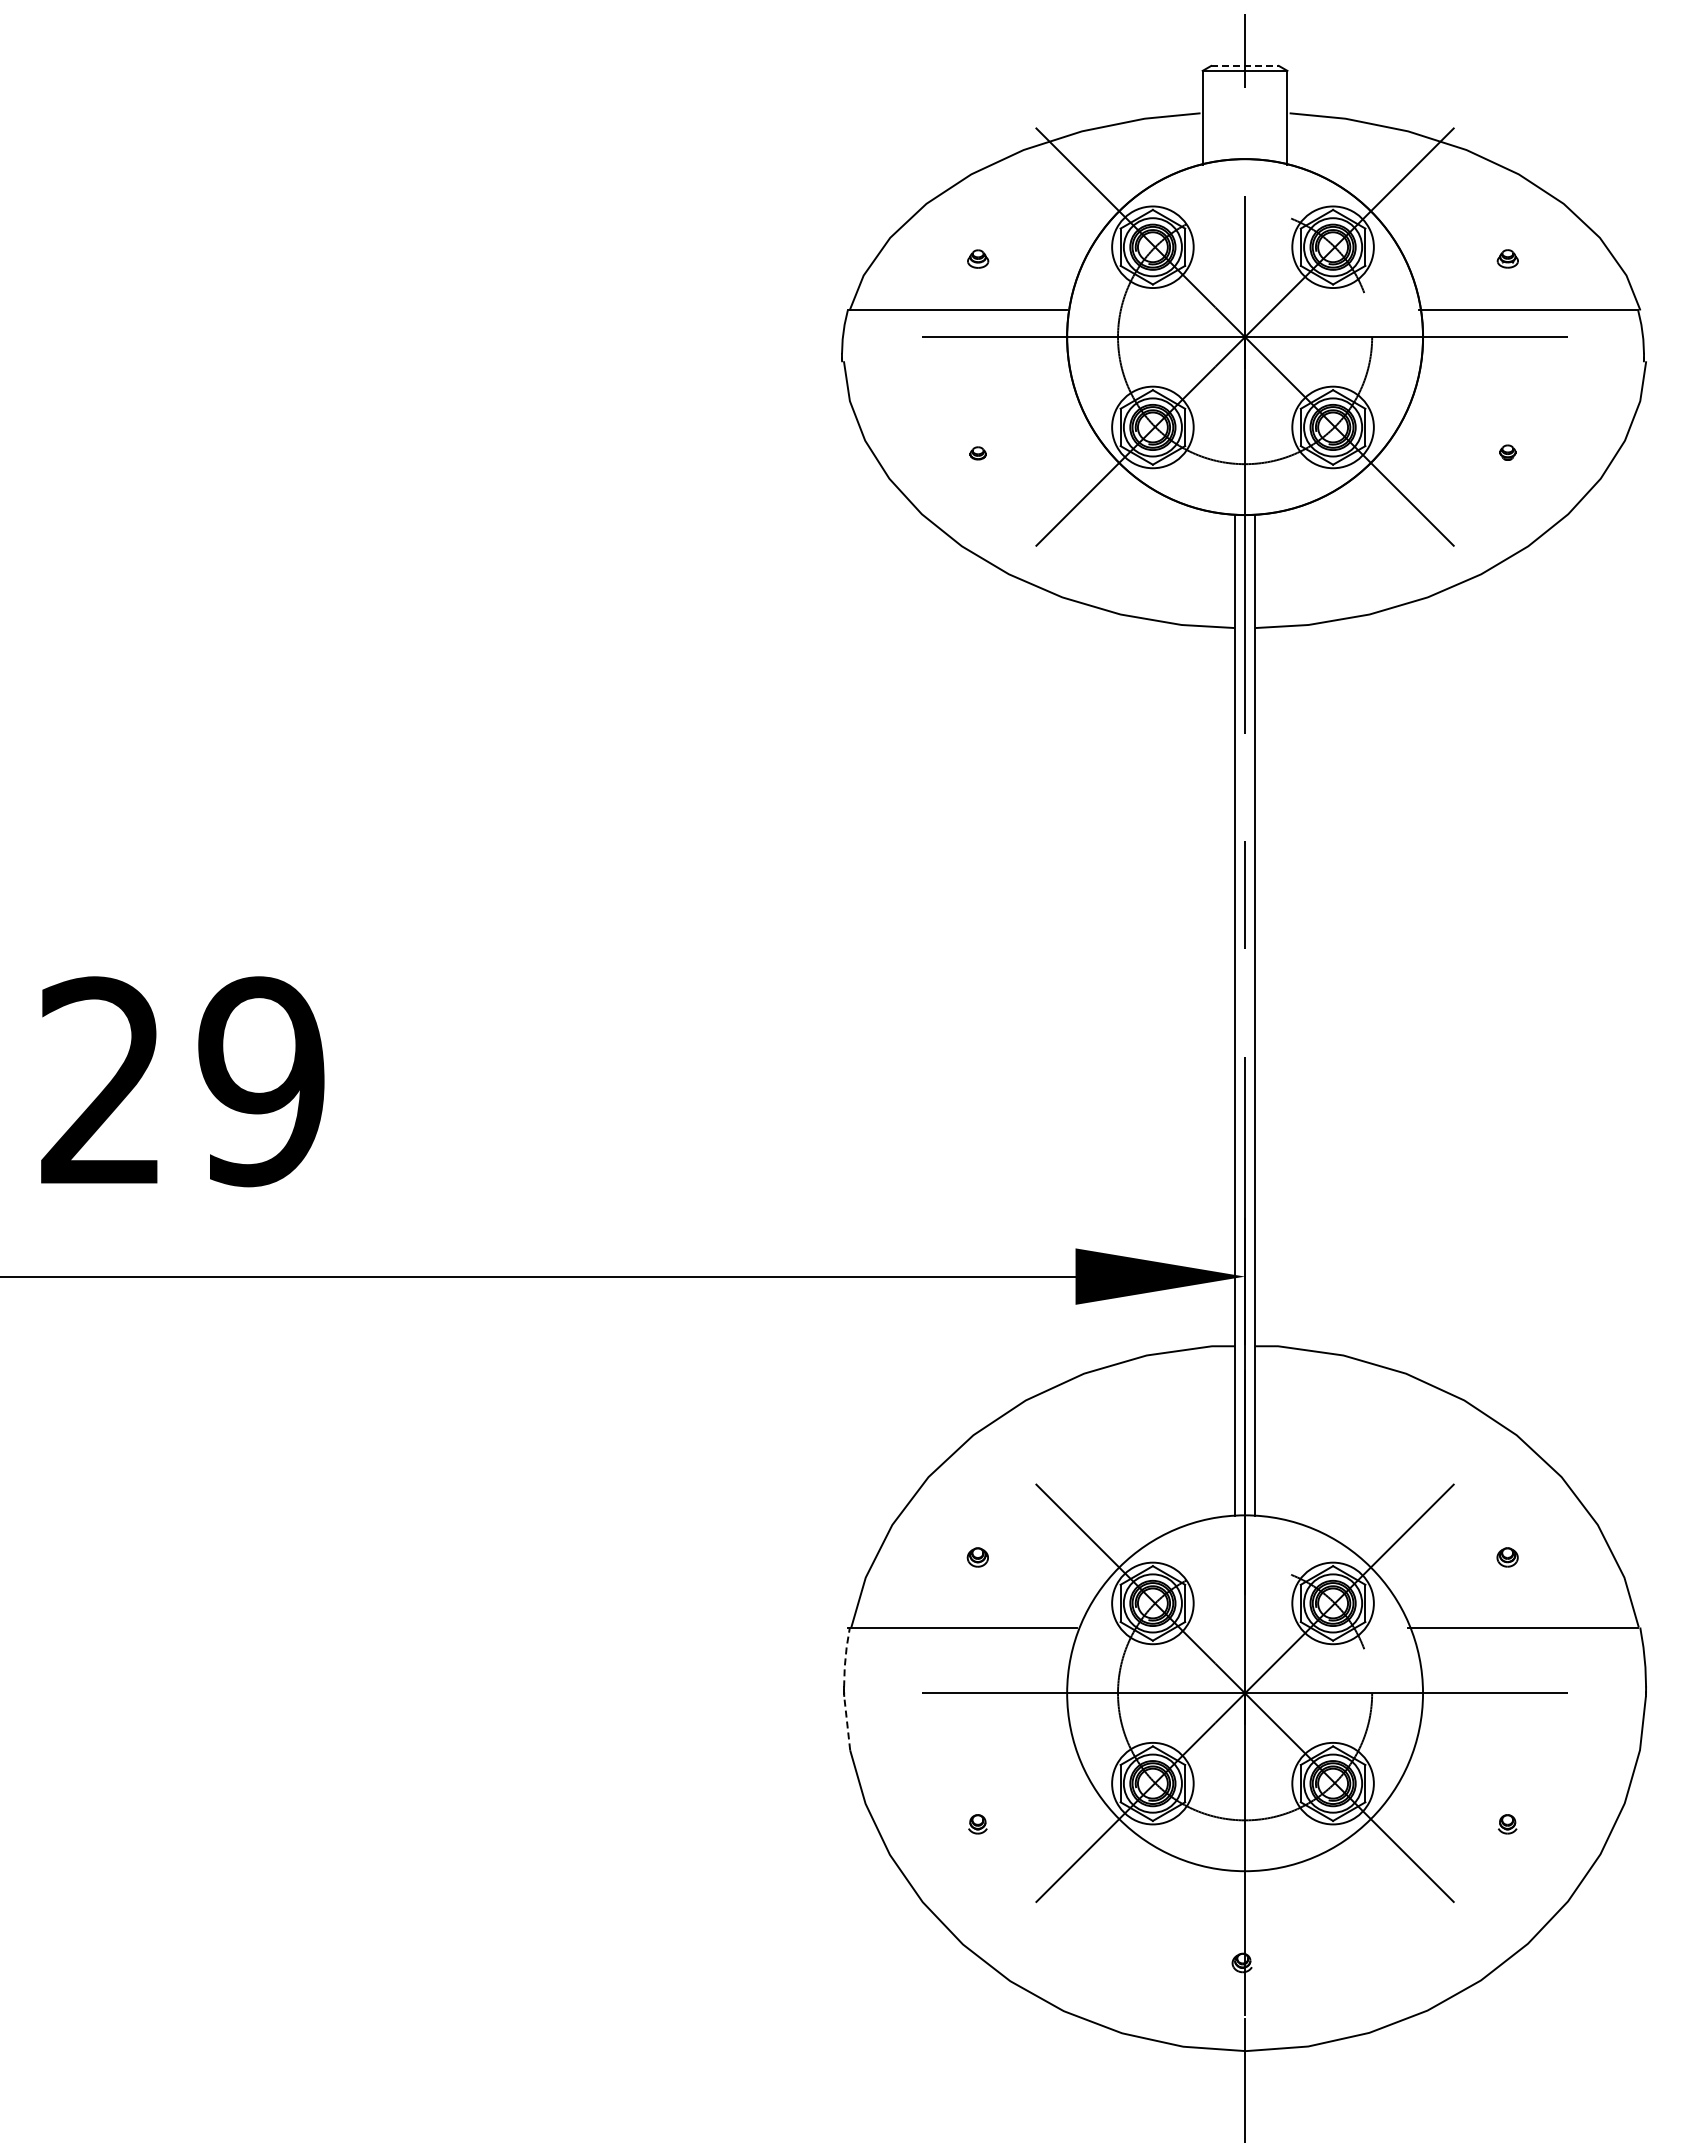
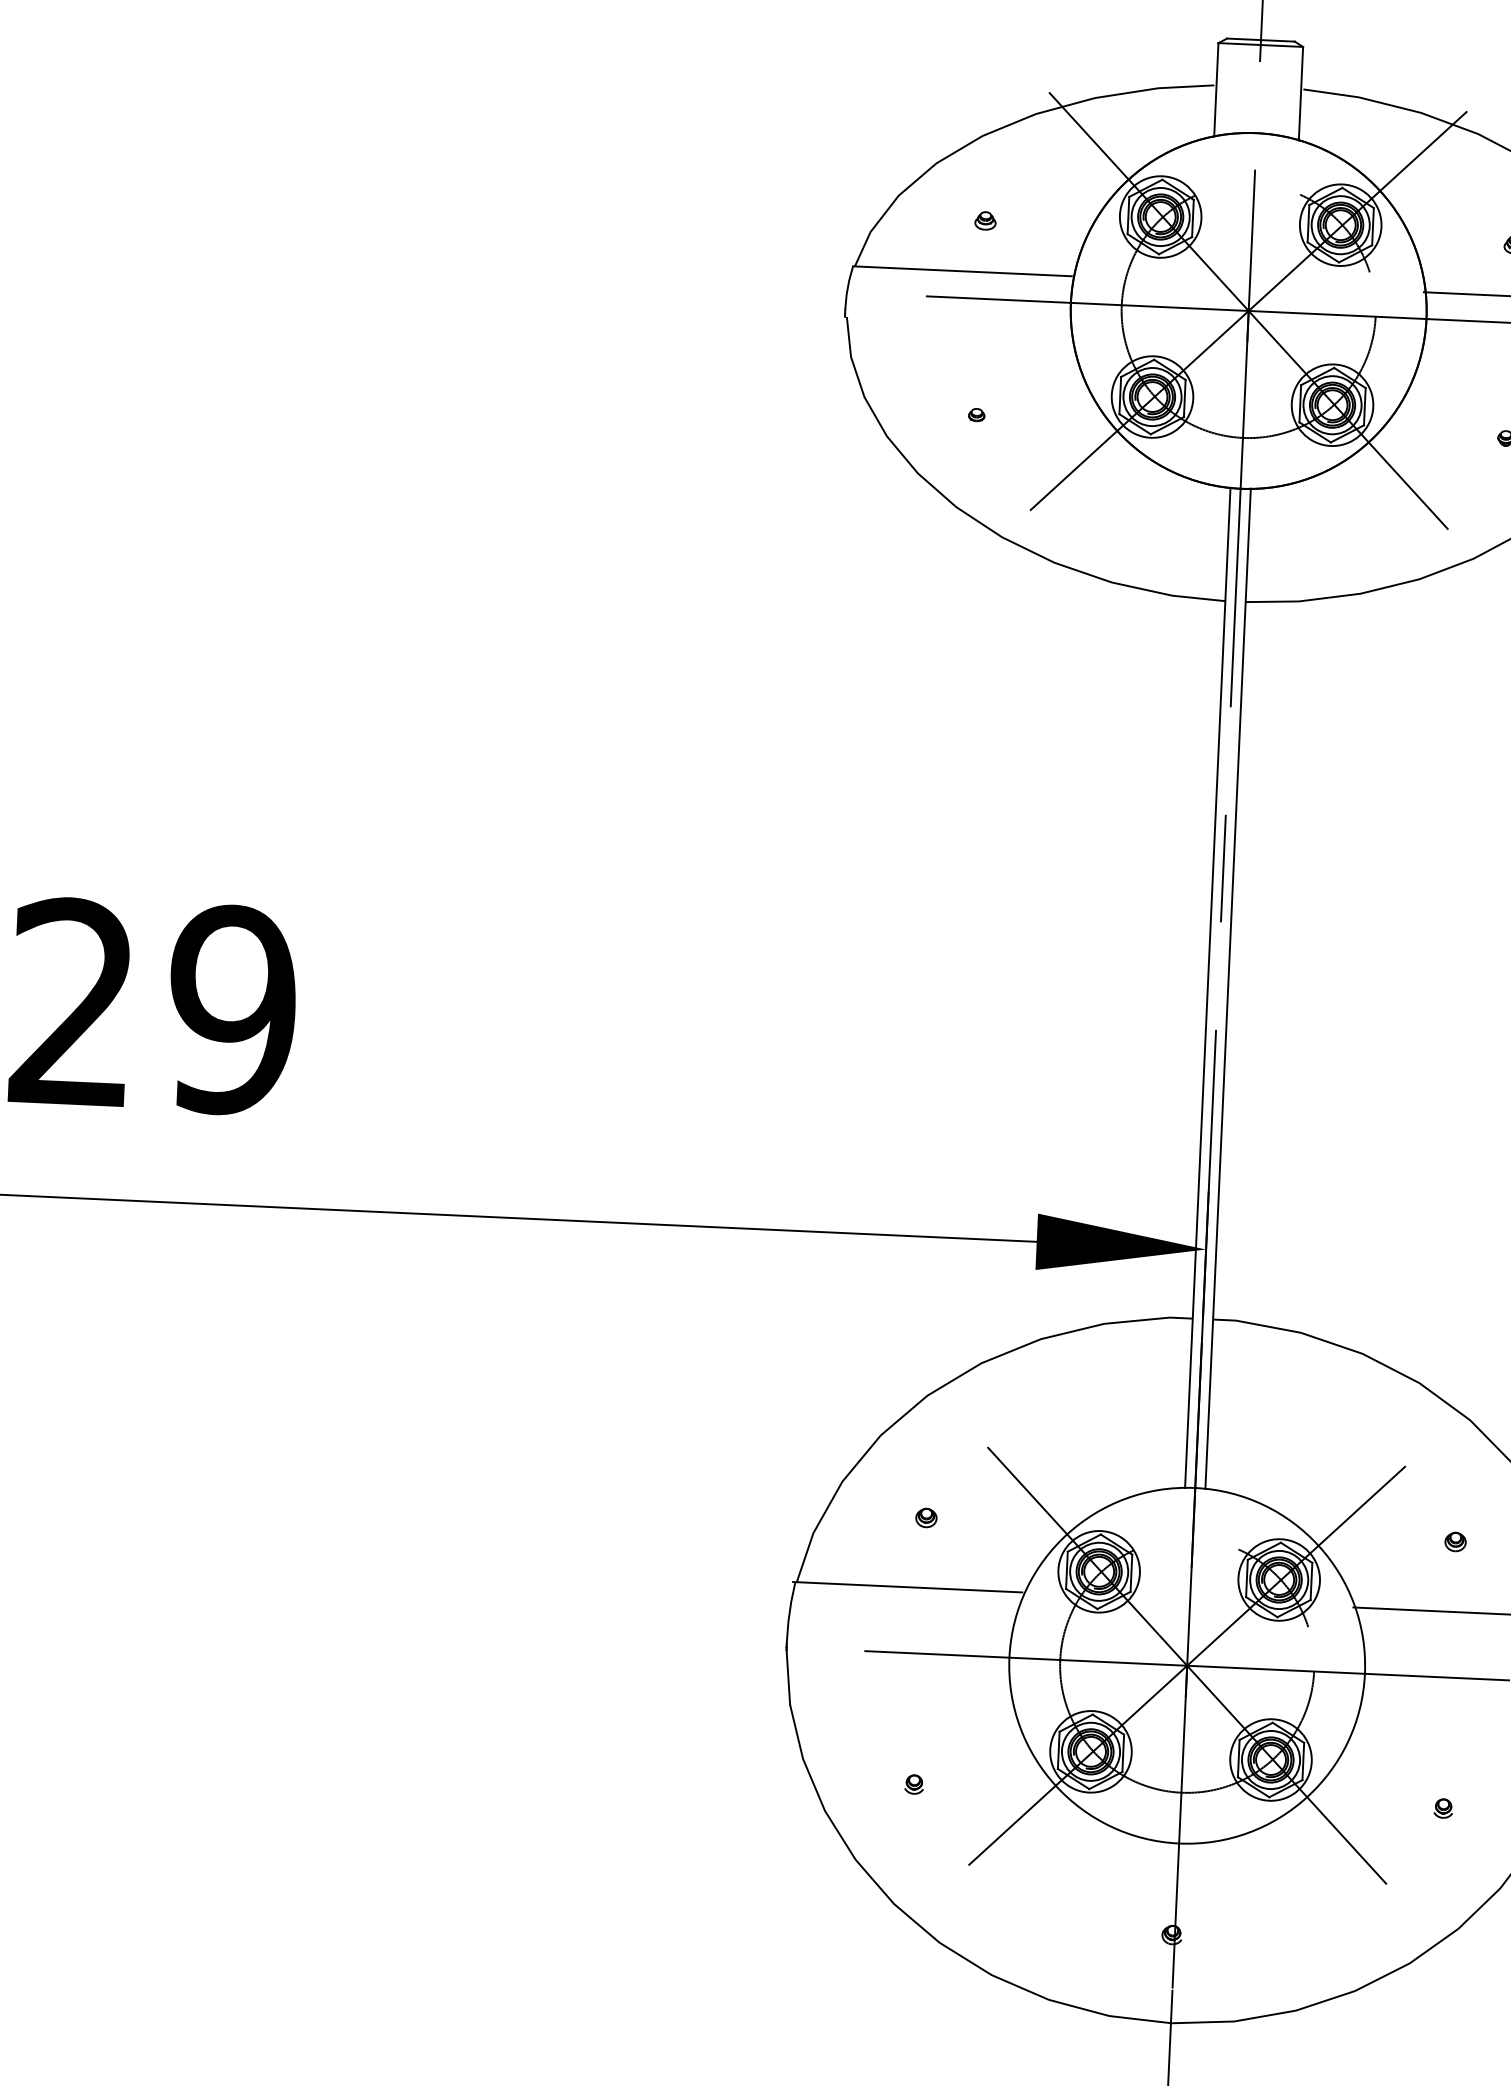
line: (1245, 65) -> (1261, 39), dashed -> solid
line: (845, 1656) -> (789, 1610), dashed -> solid
line: (847, 1722) -> (788, 1676), dashed -> solid

